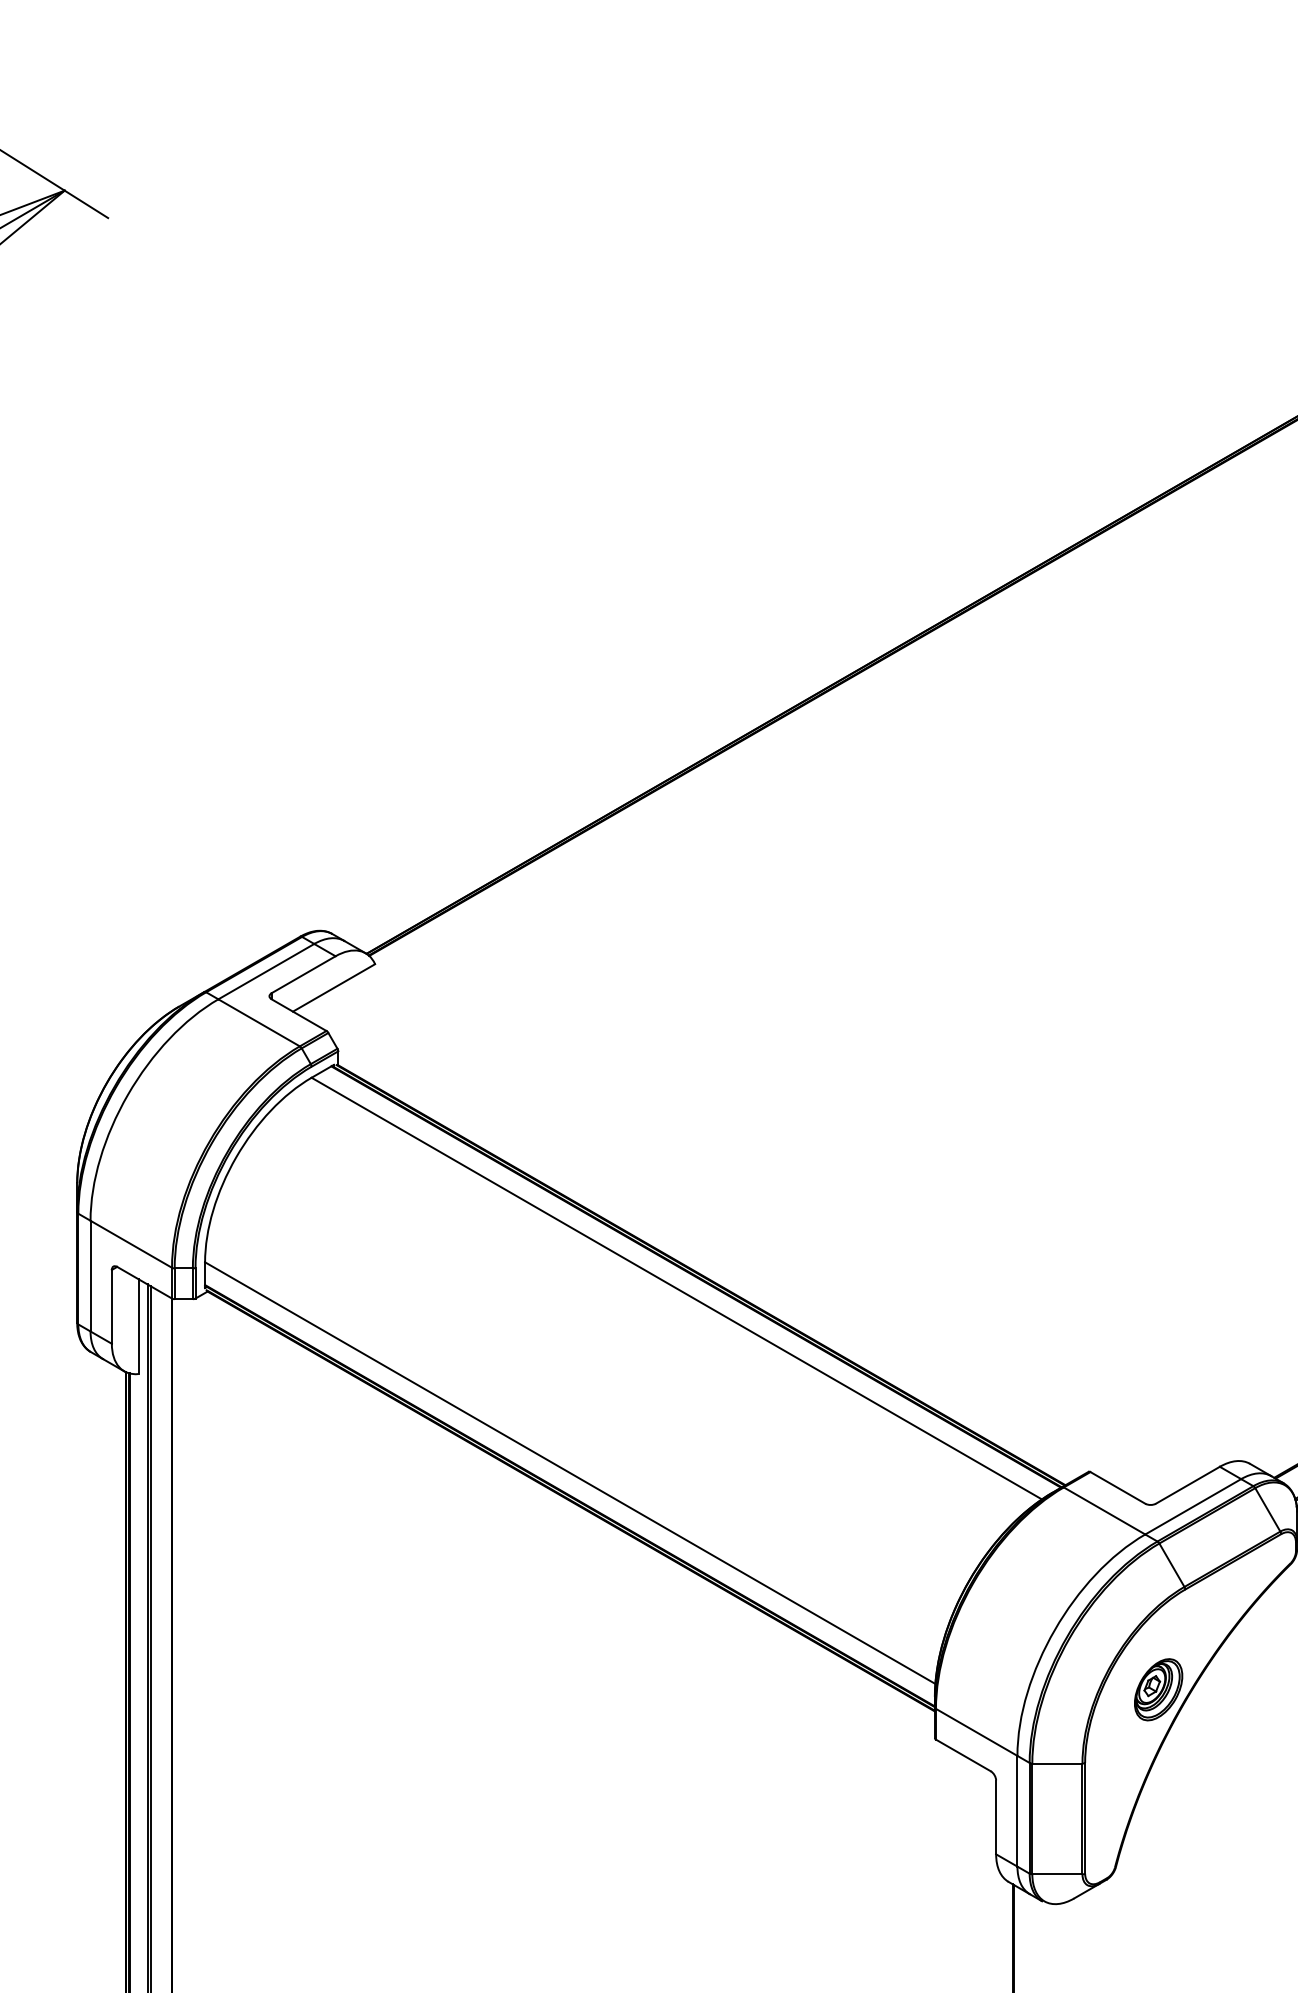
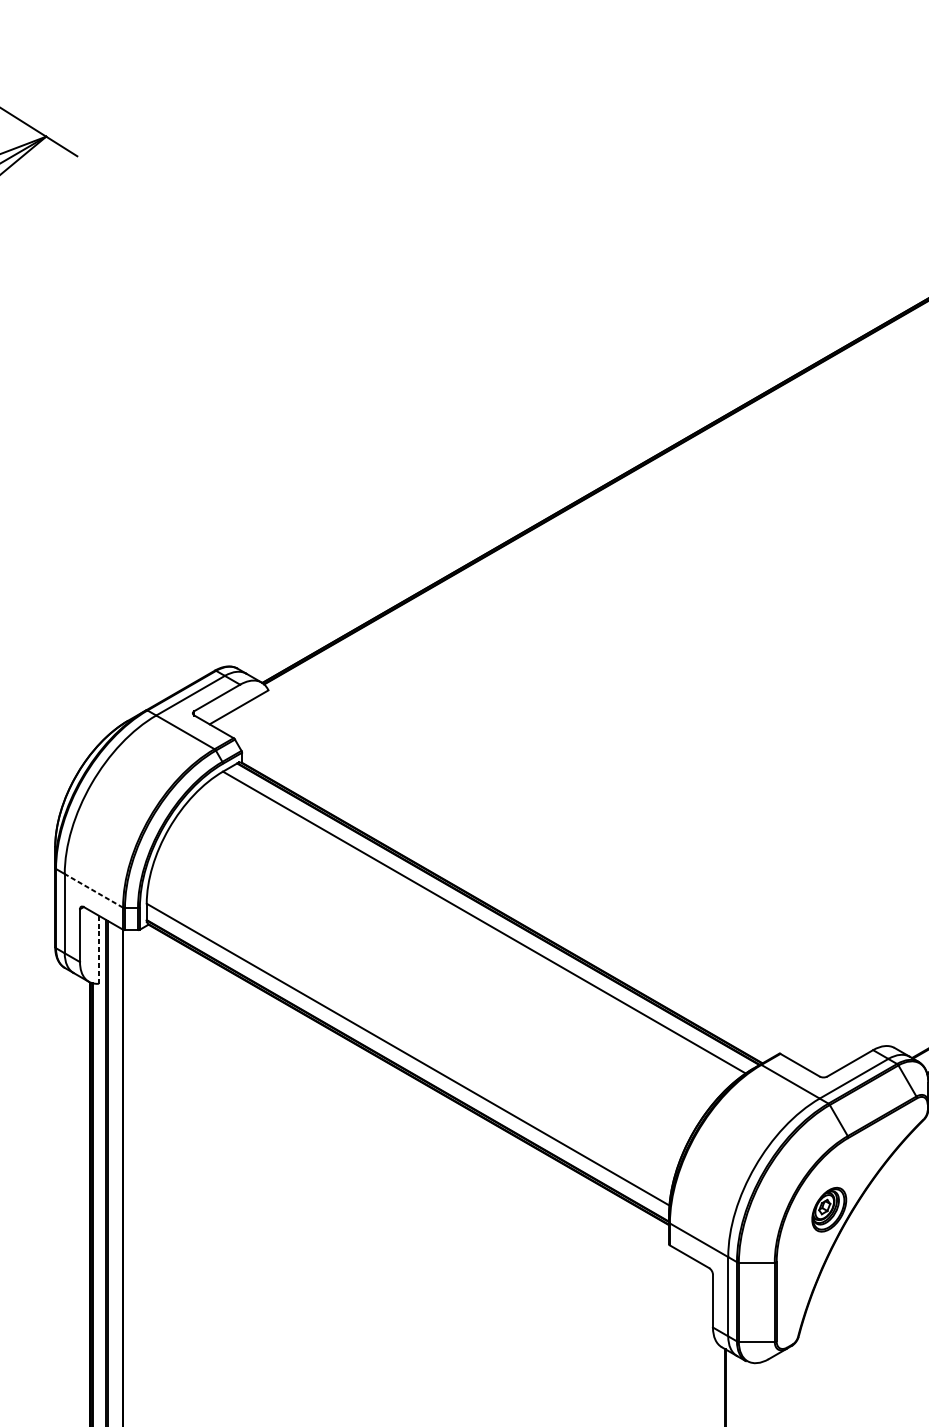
line: (130, 1244) -> (93, 891), solid -> dashed
line: (138, 1326) -> (99, 949), solid -> dashed

